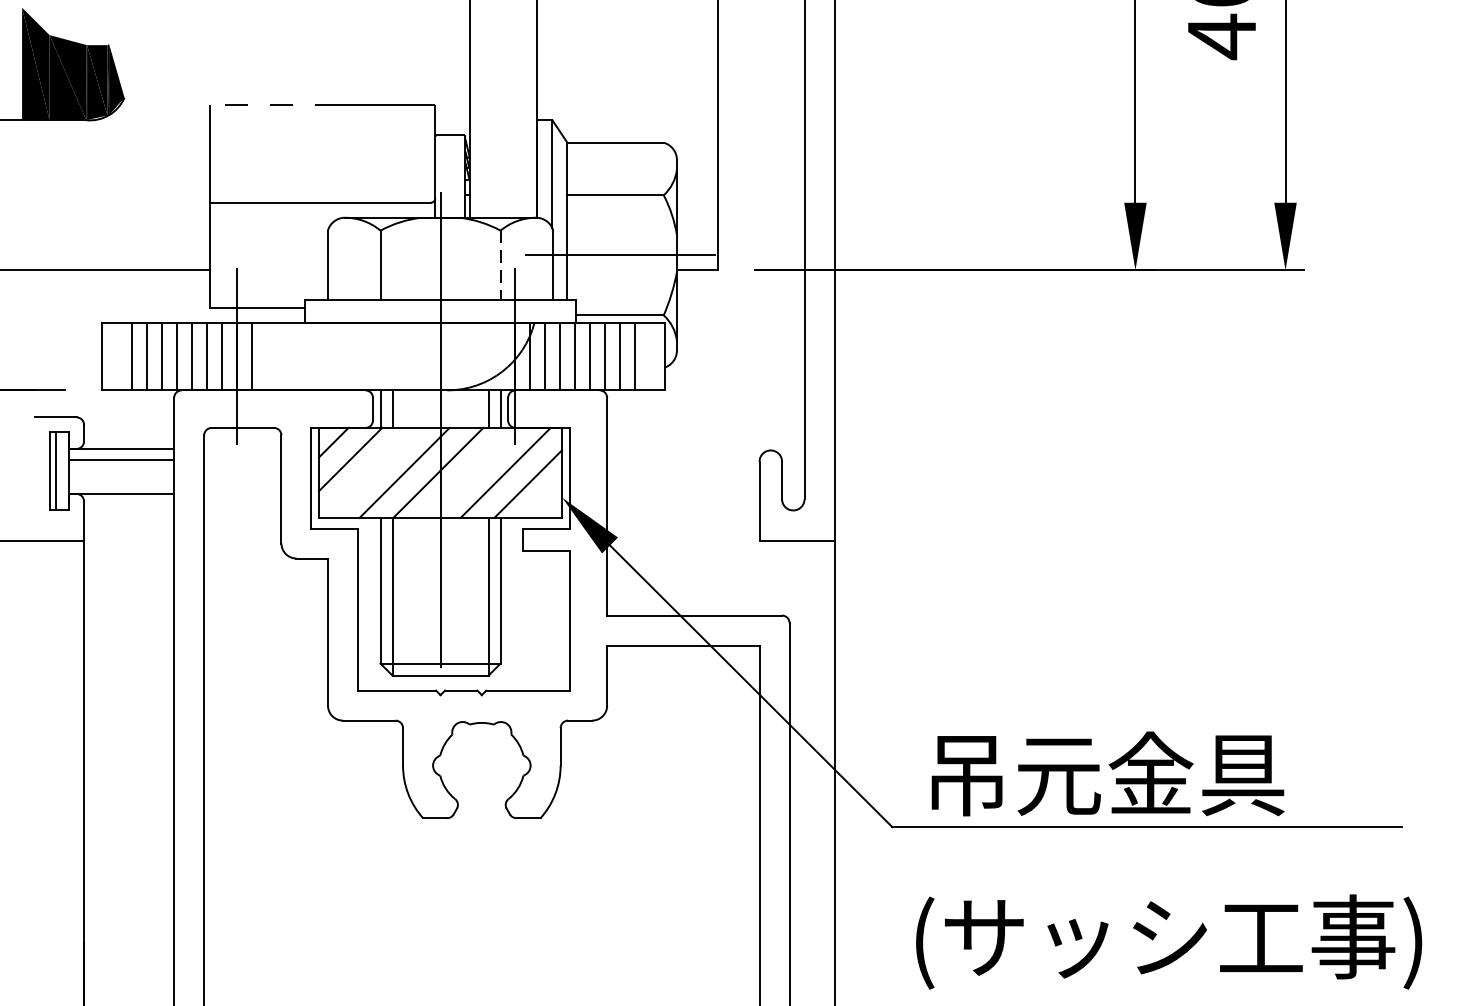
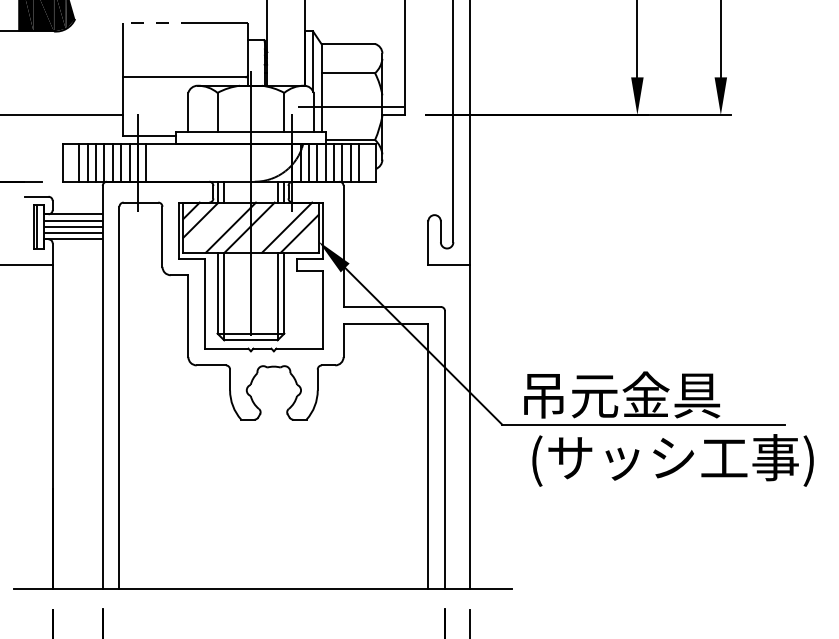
line: (500, 265) -> (284, 112), dashed -> solid
line: (121, 470) -> (73, 226), added
line: (121, 483) -> (73, 233), added
text: (1168, 942) -> (672, 460), moved

